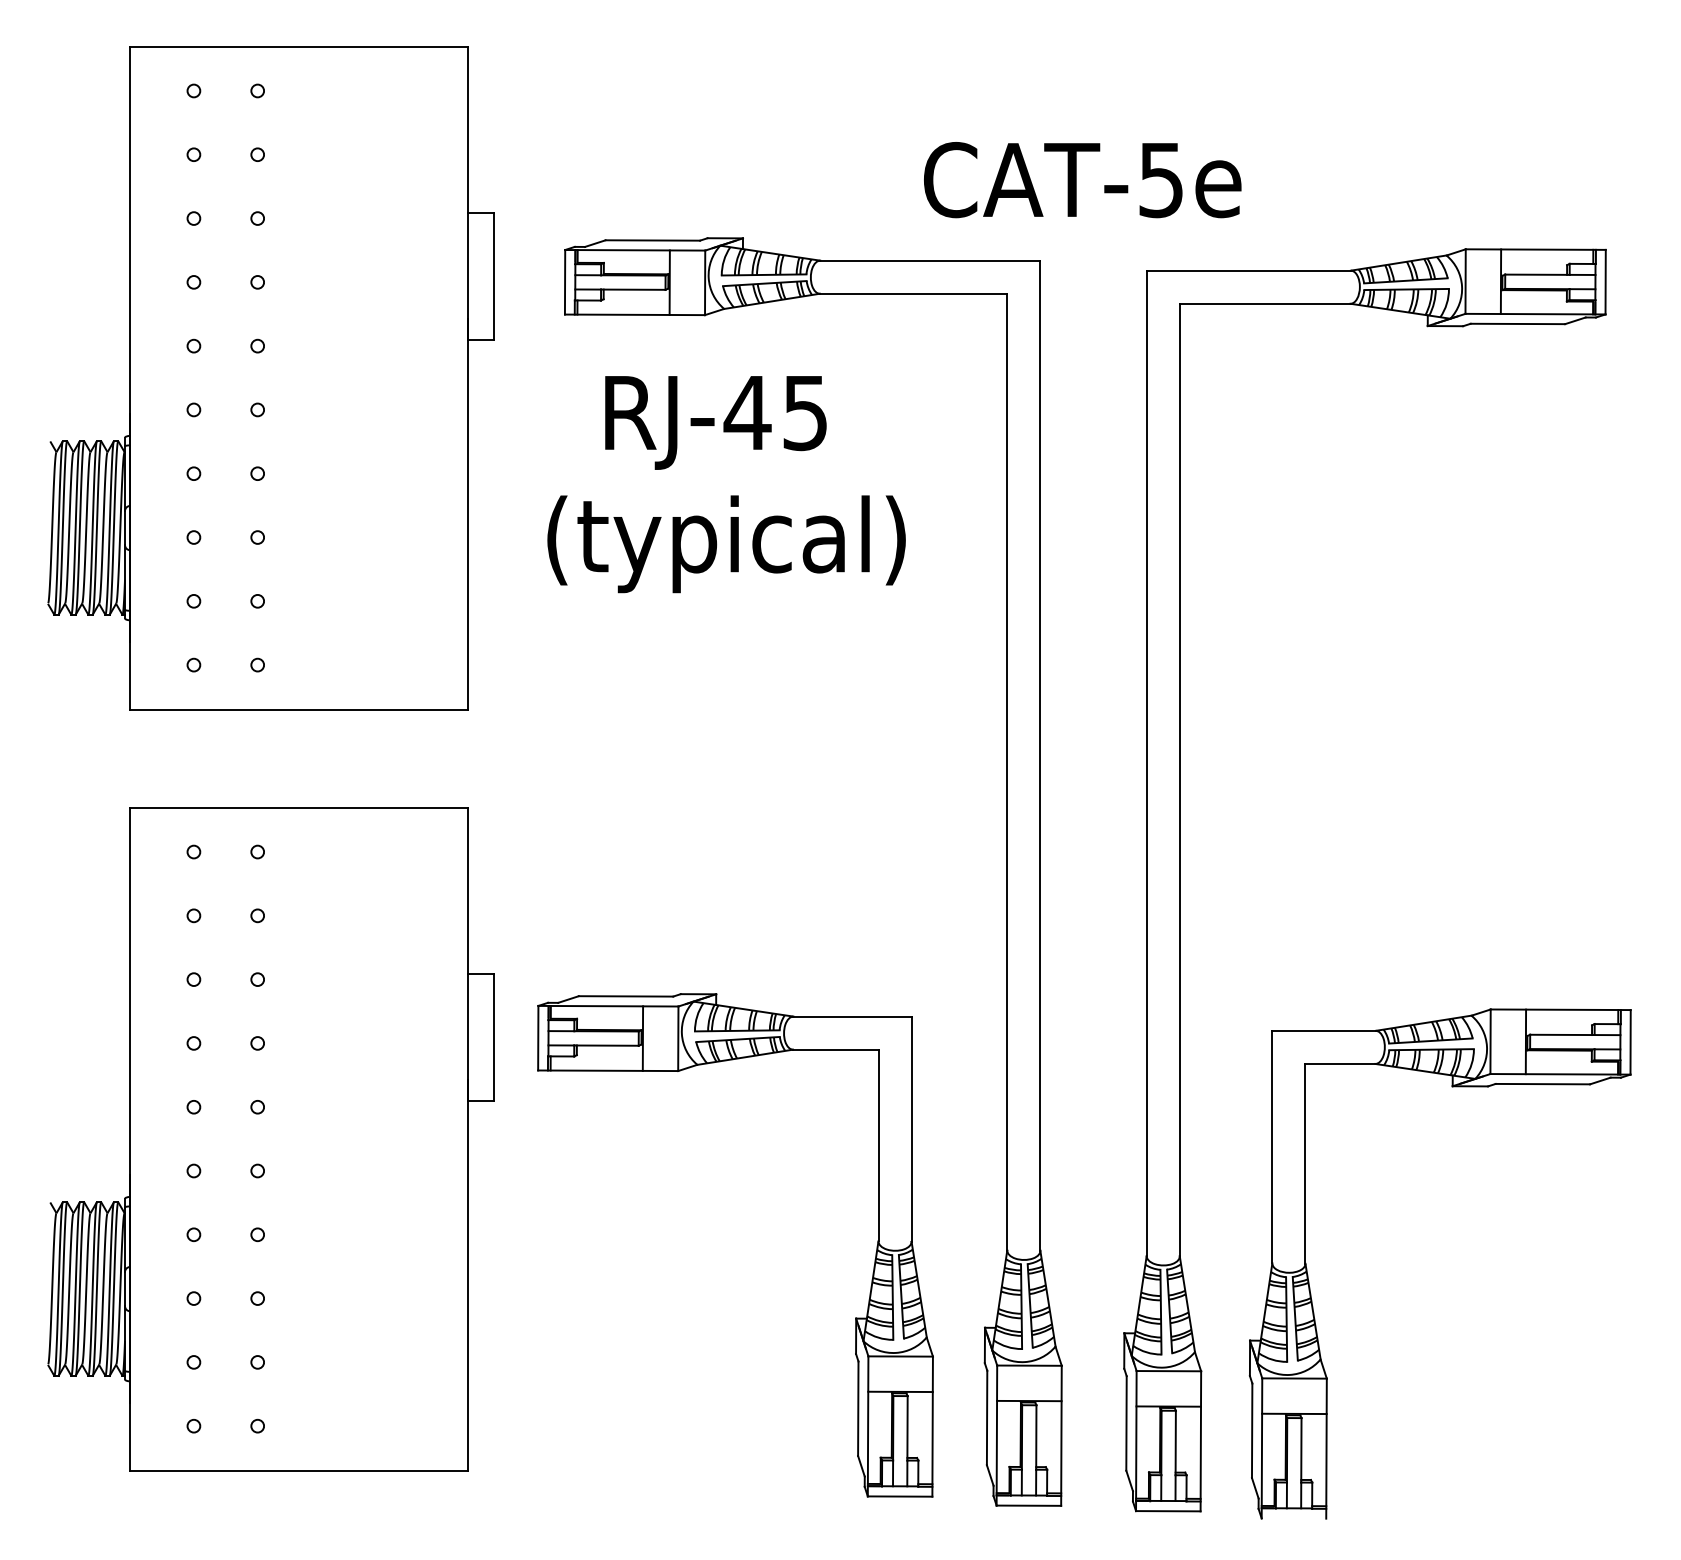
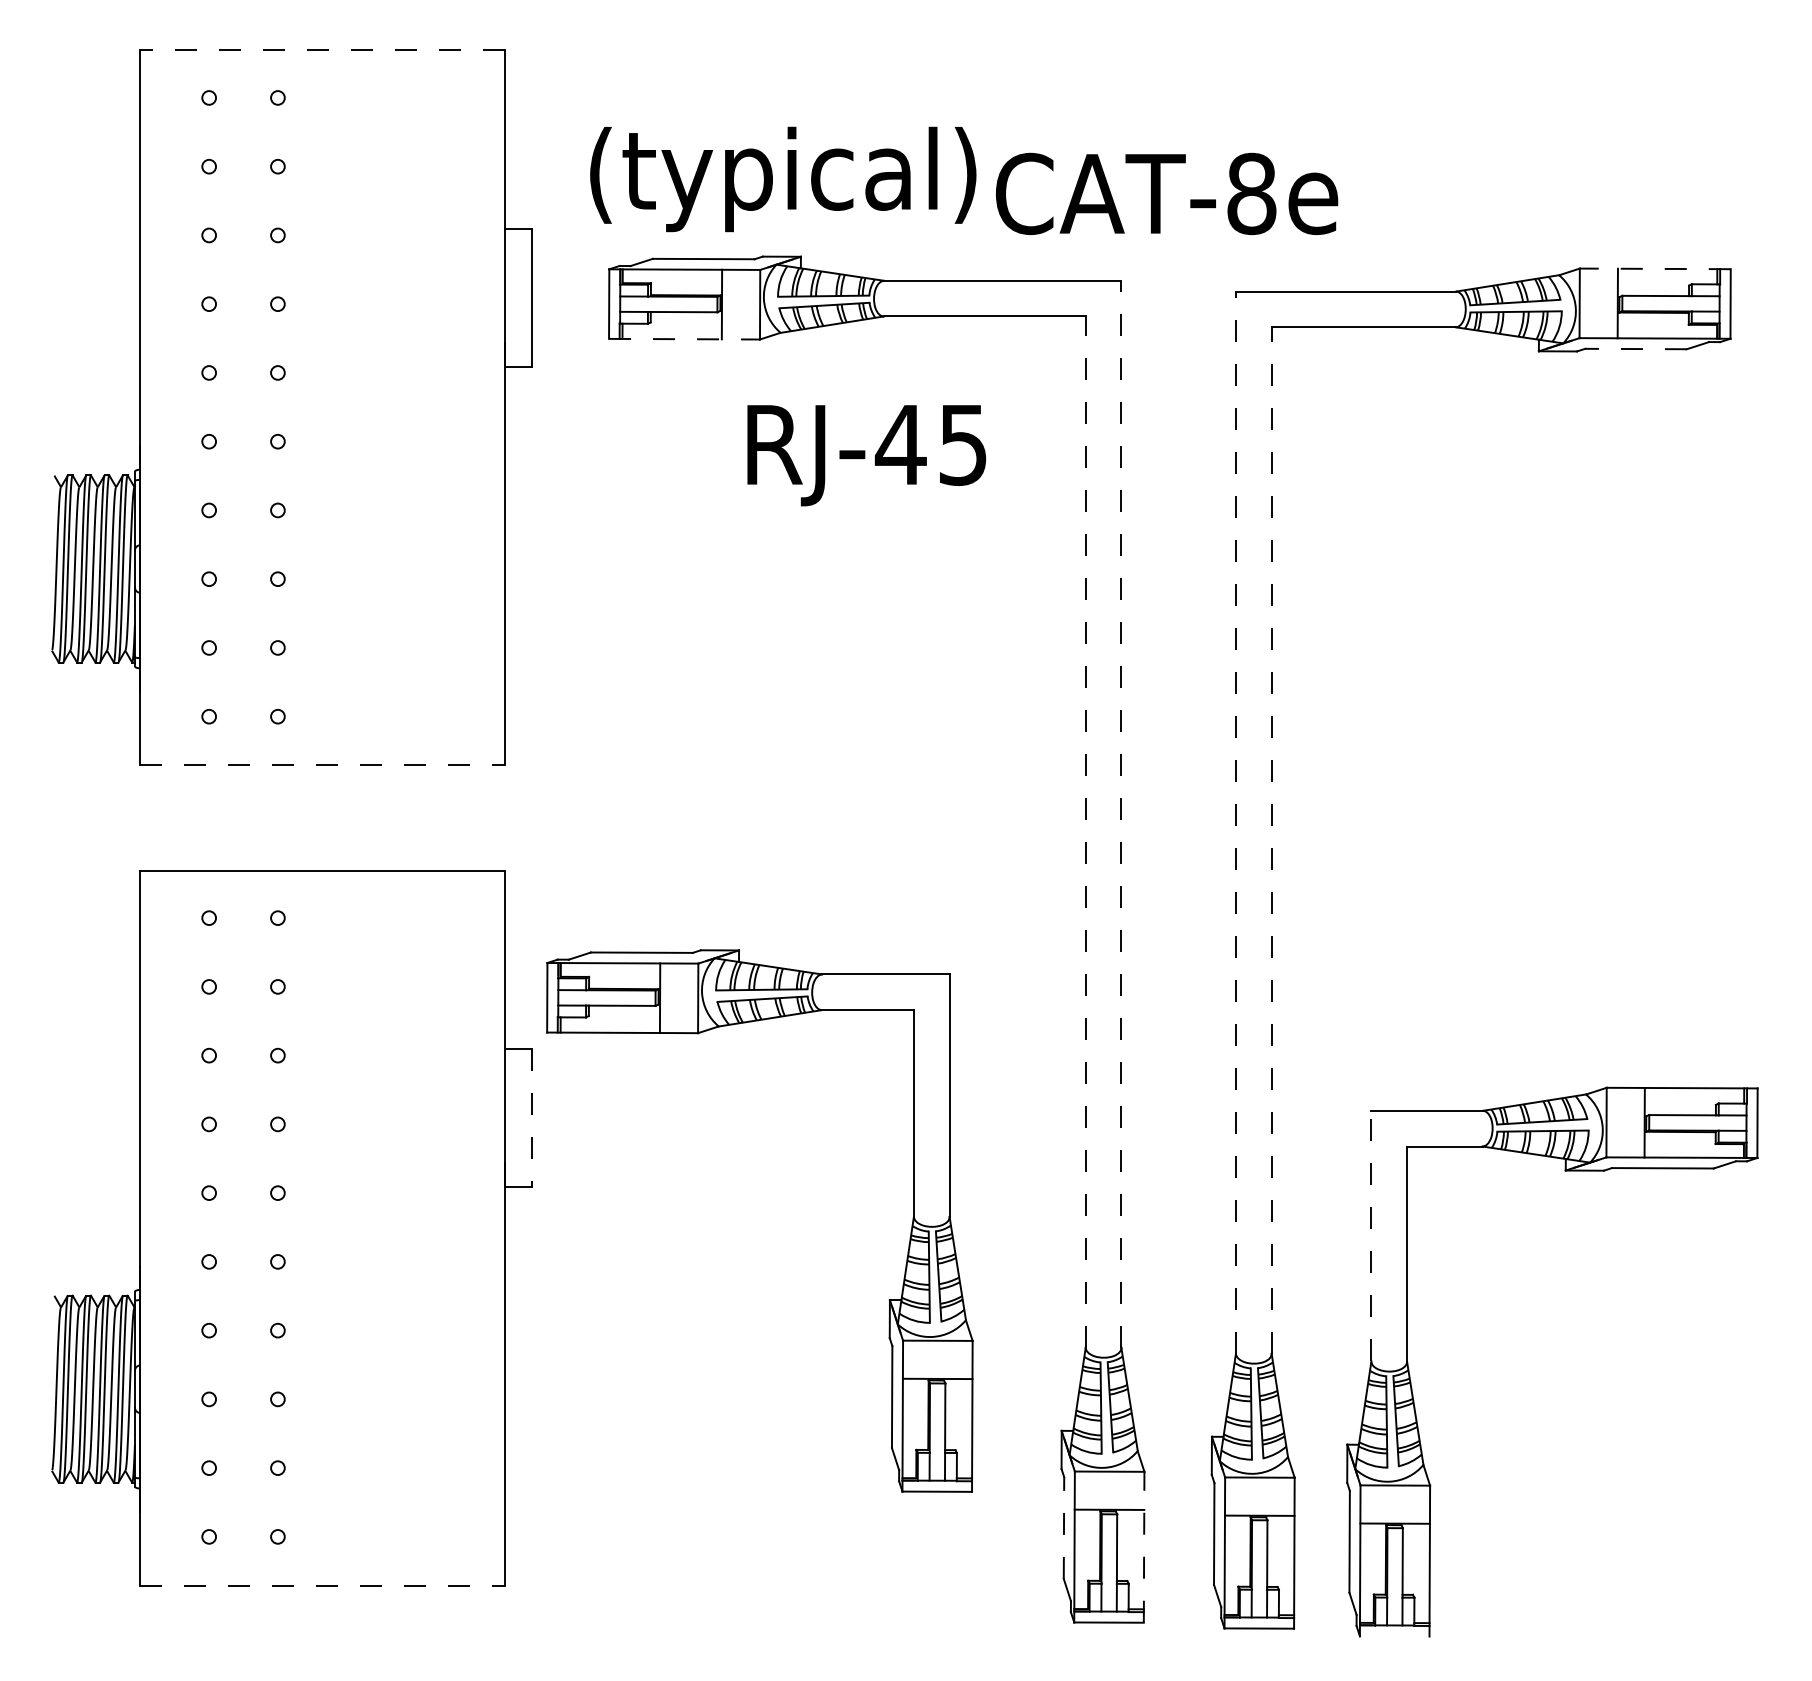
line: (299, 46) -> (322, 50), solid -> dashed
text: (1161, 179) -> (1251, 193), CAT-5e -> CAT-8e
line: (1535, 249) -> (1654, 268), solid -> dashed
line: (635, 315) -> (685, 339), solid -> dashed
line: (1518, 324) -> (1636, 349), solid -> dashed
text: (715, 422) -> (866, 455), moved
text: (726, 544) -> (783, 179), moved
line: (299, 710) -> (323, 765), solid -> dashed
line: (1040, 755) -> (1121, 814), solid -> dashed
line: (1146, 763) -> (1235, 822), solid -> dashed
line: (1007, 772) -> (1085, 832), solid -> dashed
line: (1179, 780) -> (1271, 840), solid -> dashed
line: (493, 1037) -> (532, 1118), solid -> dashed
line: (1272, 1146) -> (1371, 1235), solid -> dashed
part: (873, 1267) -> (908, 1244), moved
line: (986, 1418) -> (1063, 1528), solid -> dashed
line: (1061, 1435) -> (1144, 1546), solid -> dashed
line: (299, 1471) -> (323, 1585), solid -> dashed

